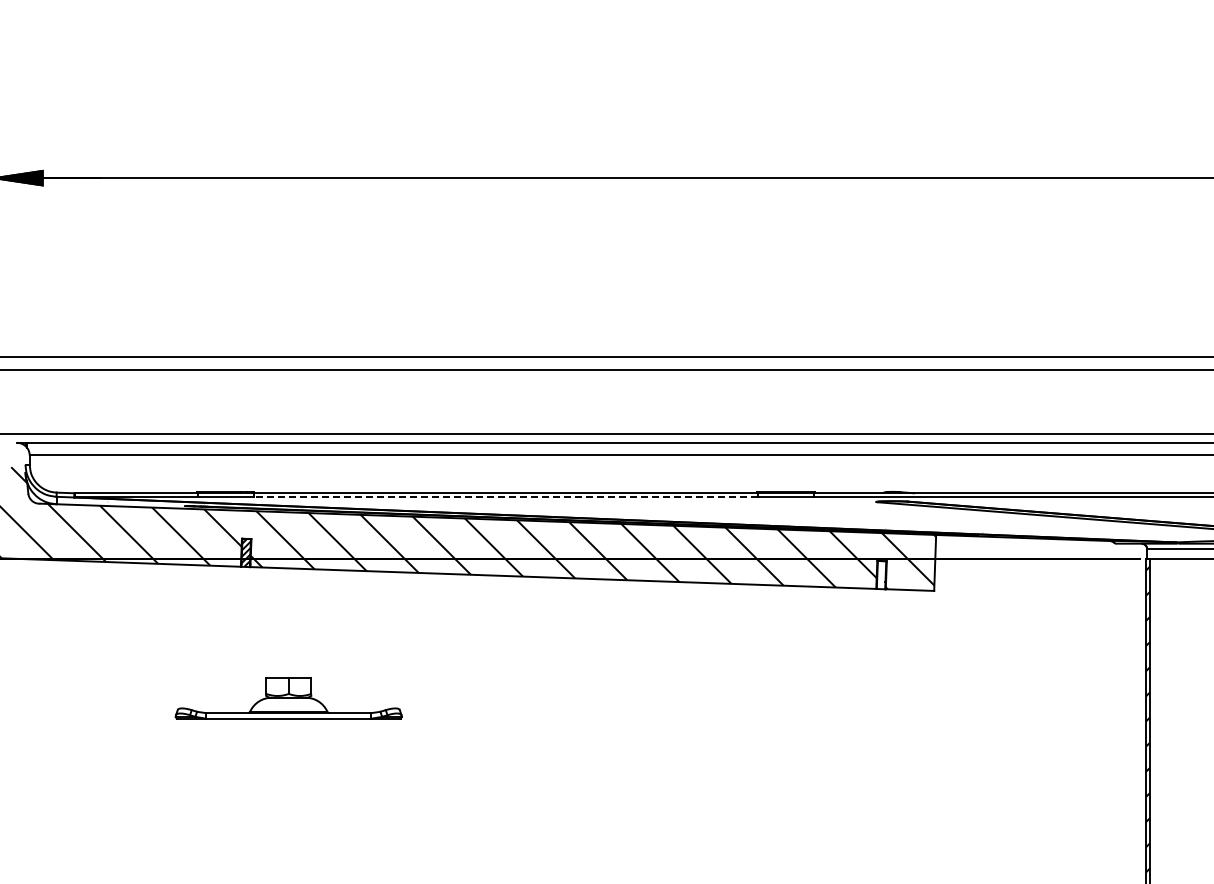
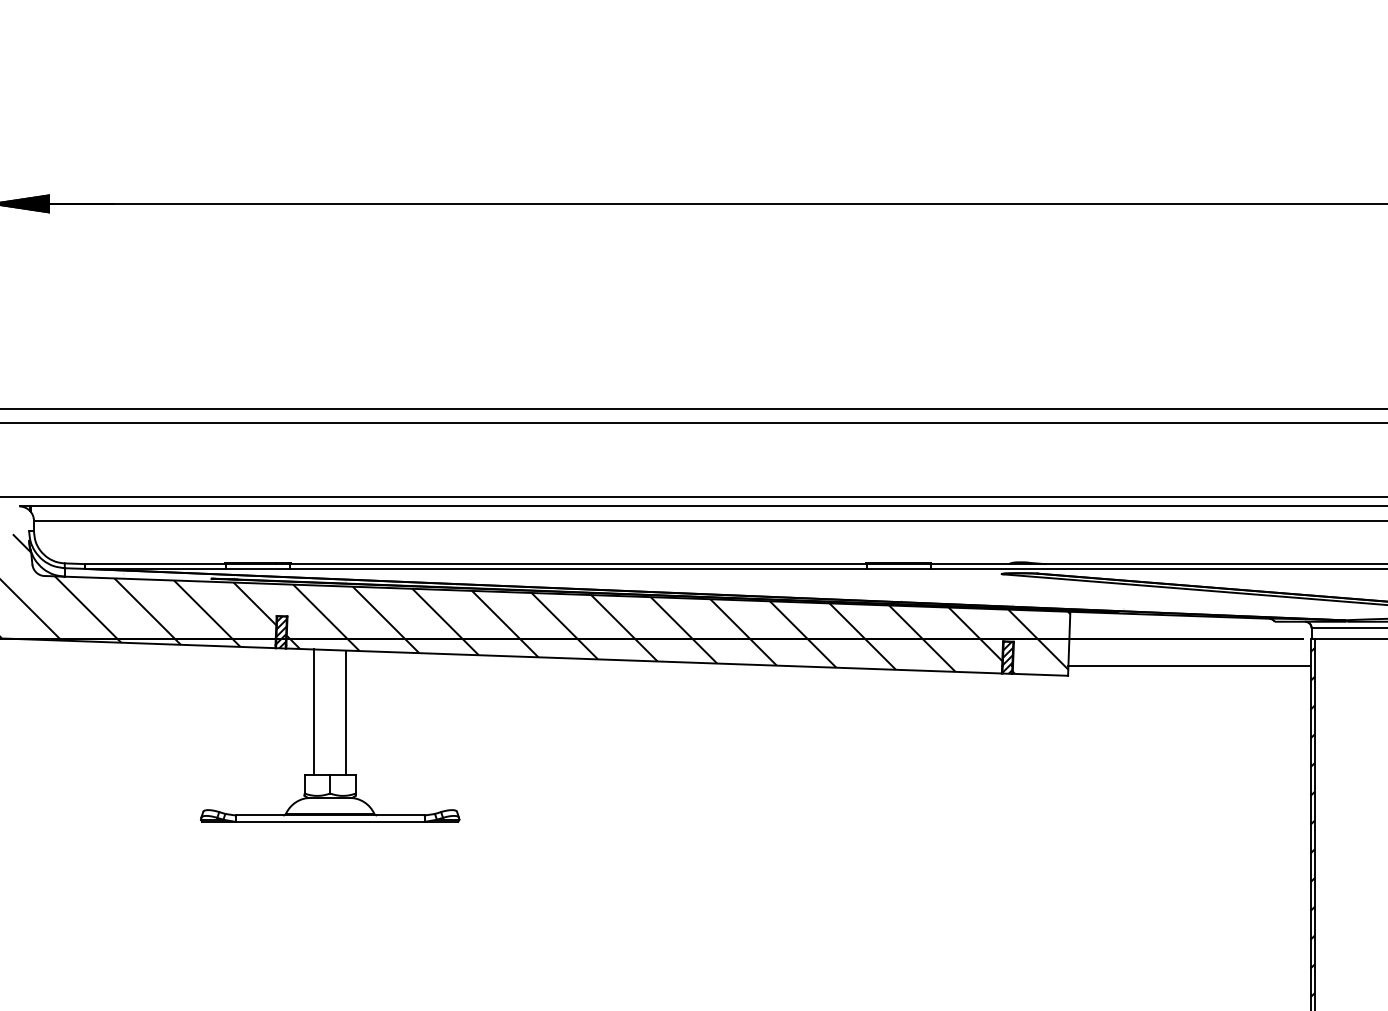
line: (505, 497) -> (577, 568), dashed -> solid
hatch: (881, 575) -> (1007, 658), added
line: (1040, 582) -> (1189, 666), added
line: (274, 622) -> (313, 711), added
line: (302, 623) -> (345, 713), added

